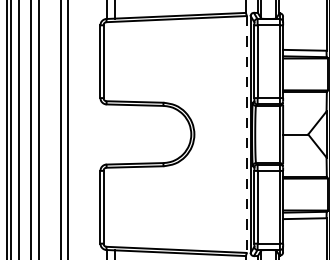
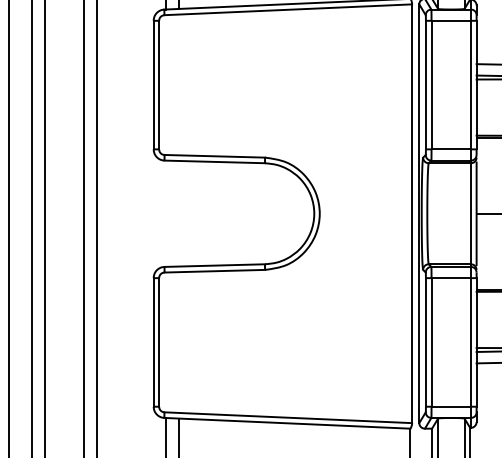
line: (246, 135) -> (411, 215), dashed -> solid

